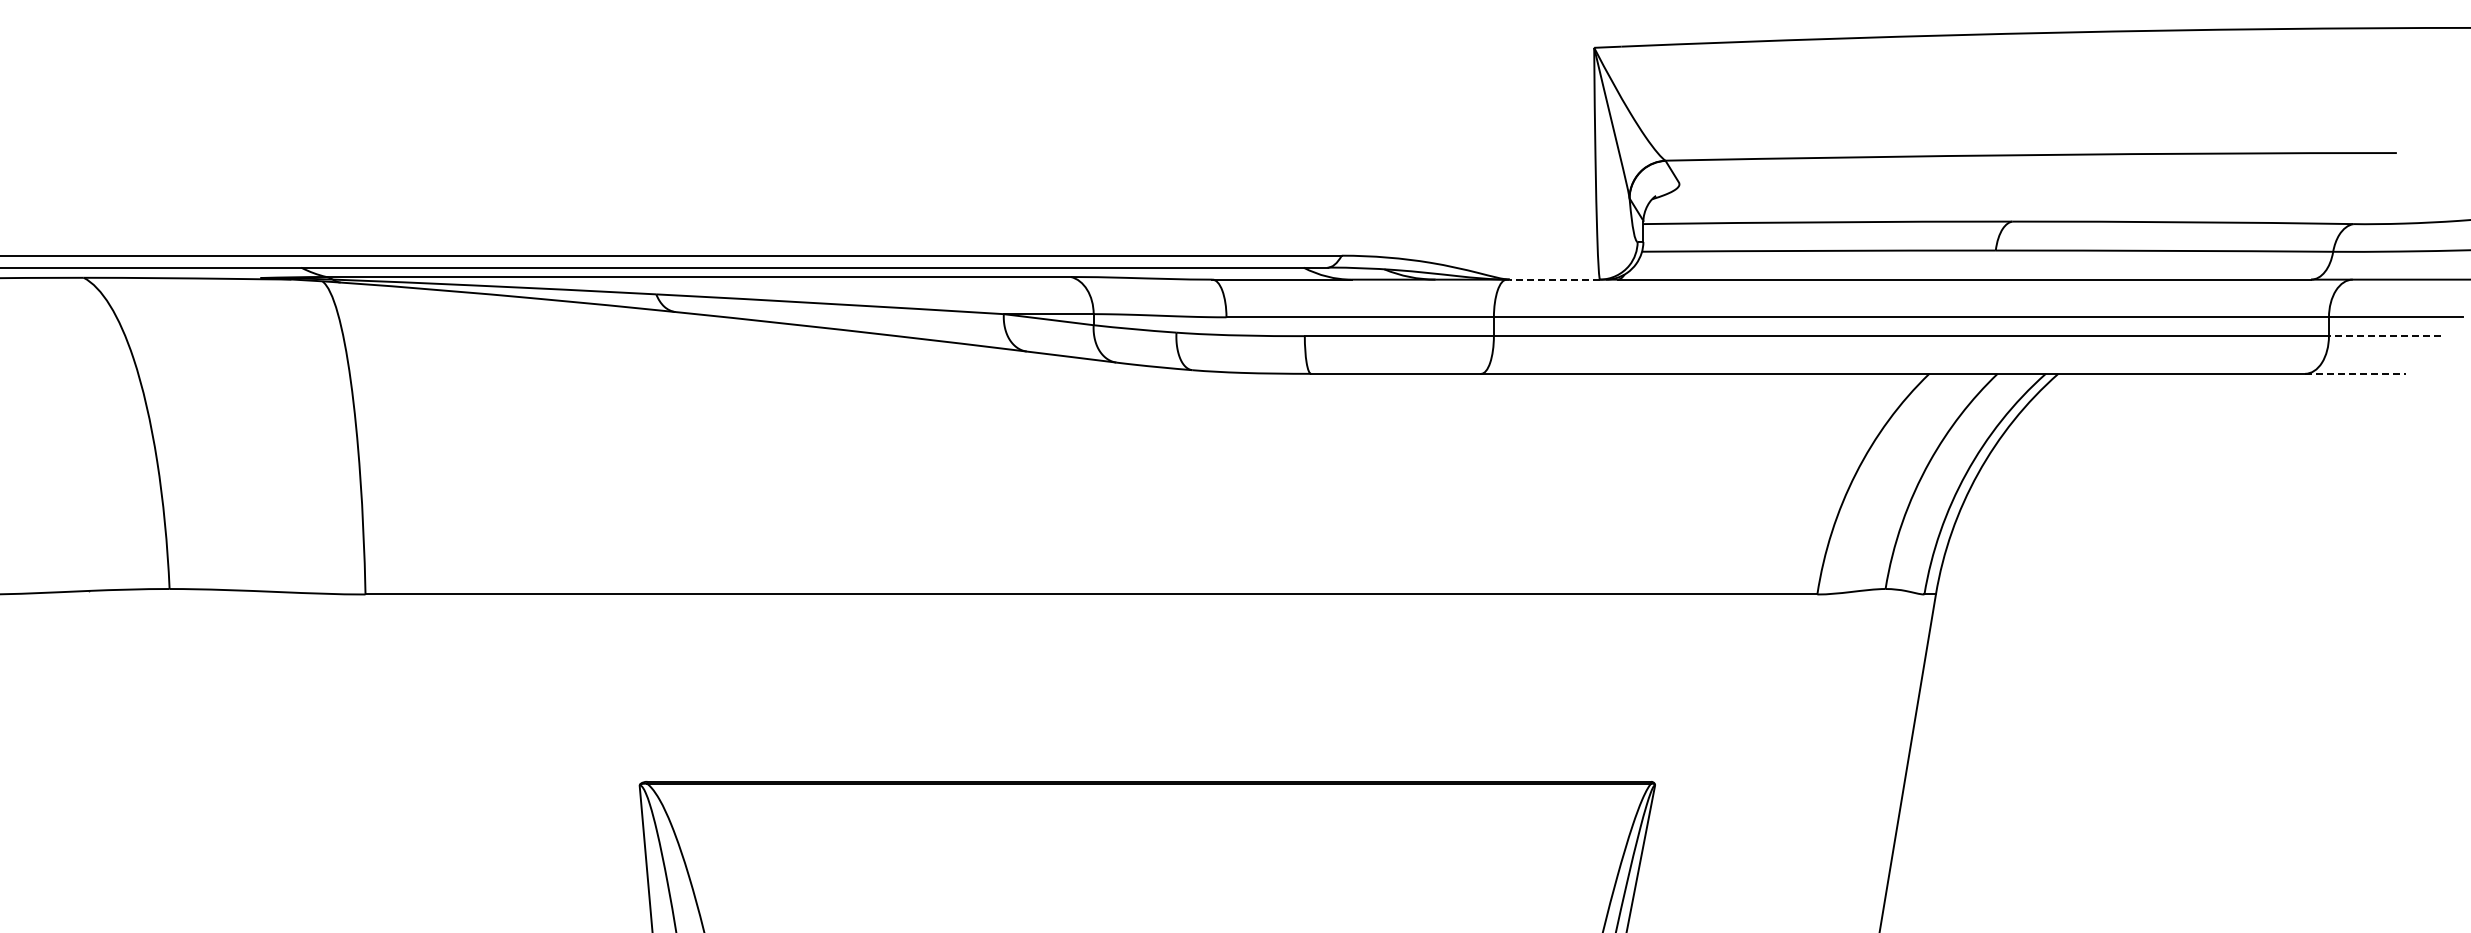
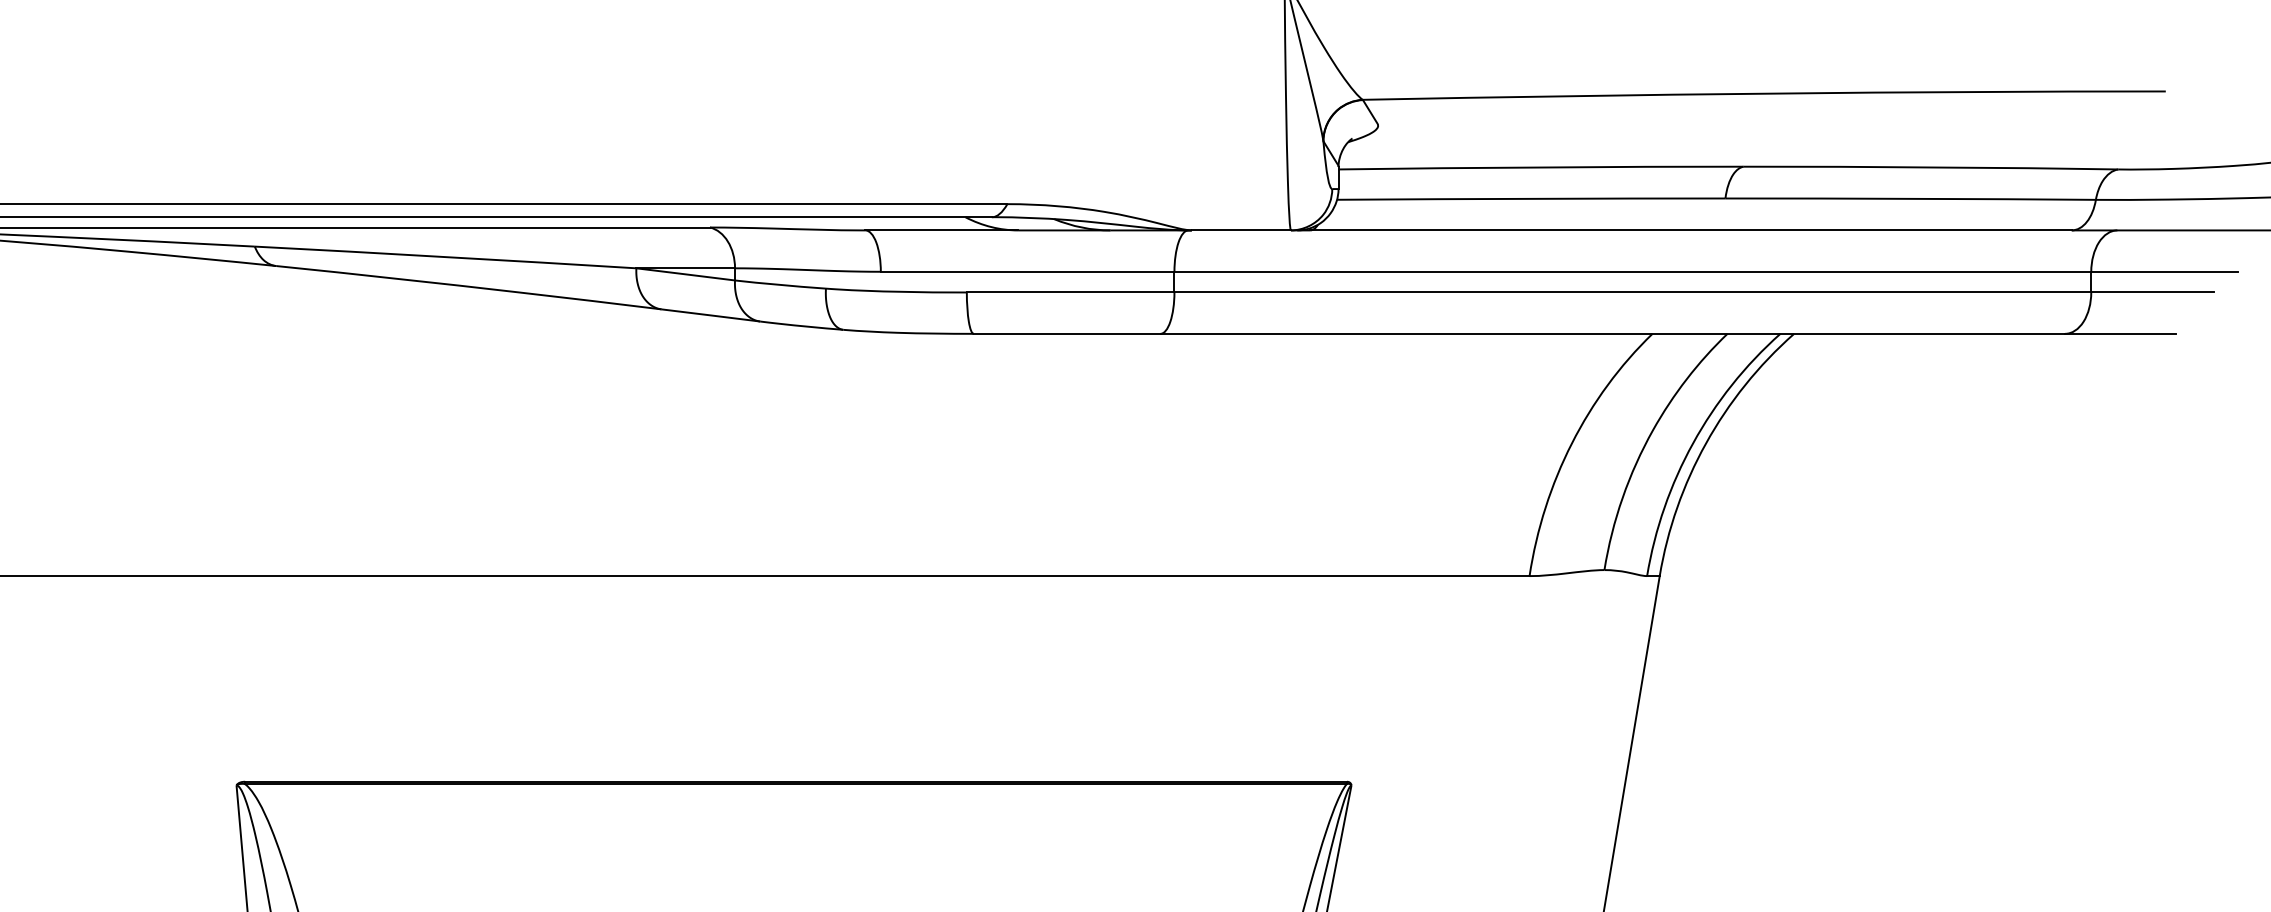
line: (1554, 279) -> (1240, 230), dashed -> solid
line: (2384, 336) -> (2152, 292), dashed -> solid
line: (2355, 373) -> (2120, 333), dashed -> solid

